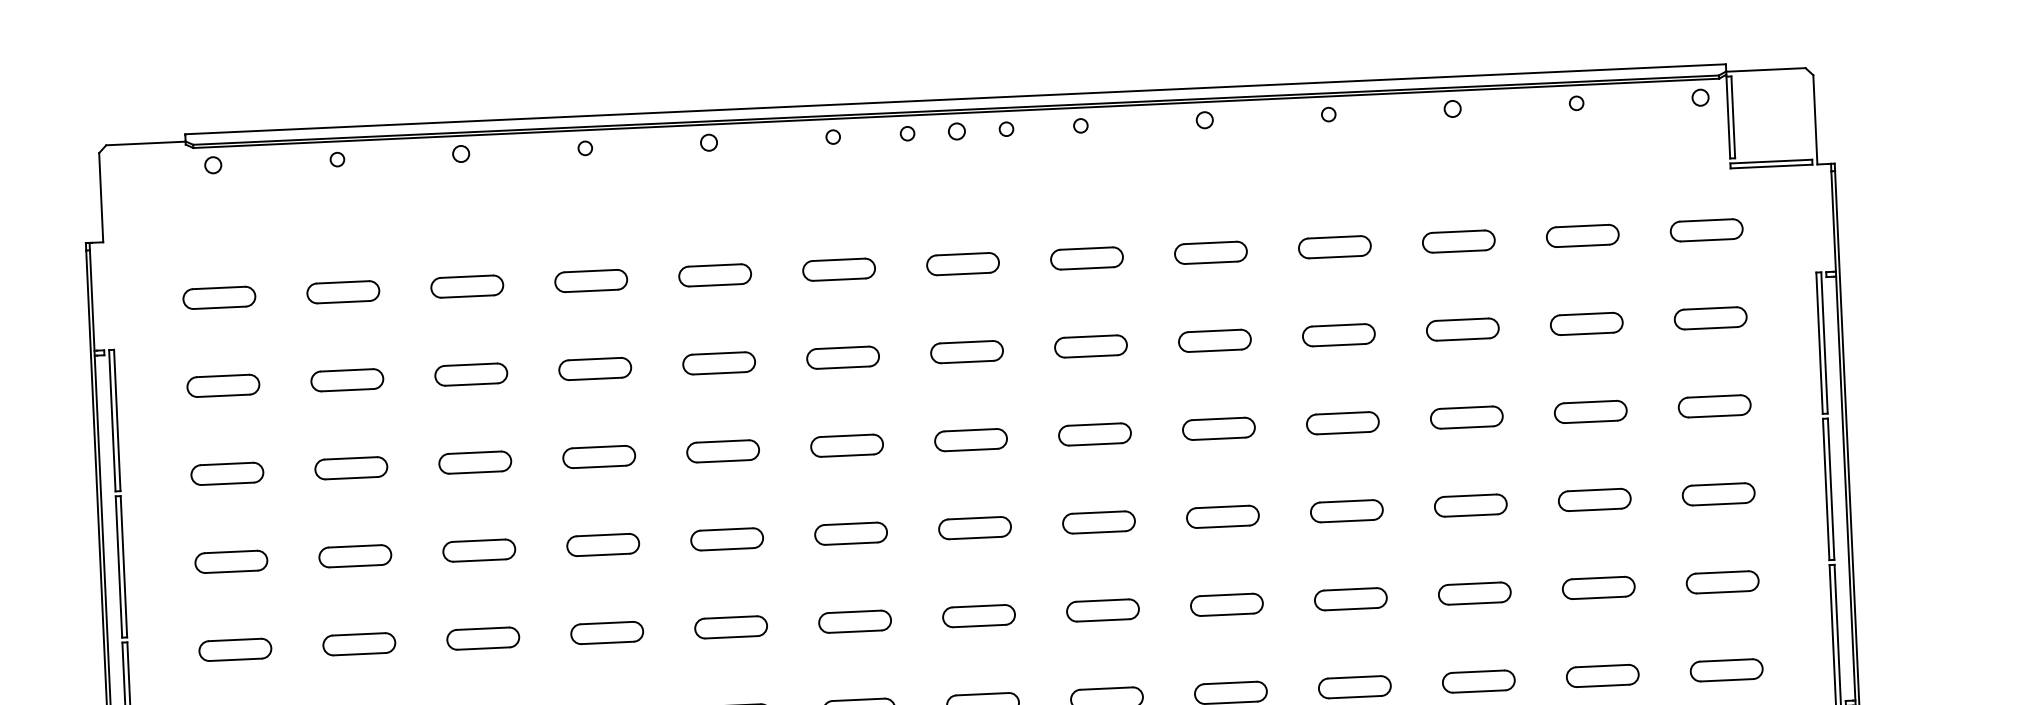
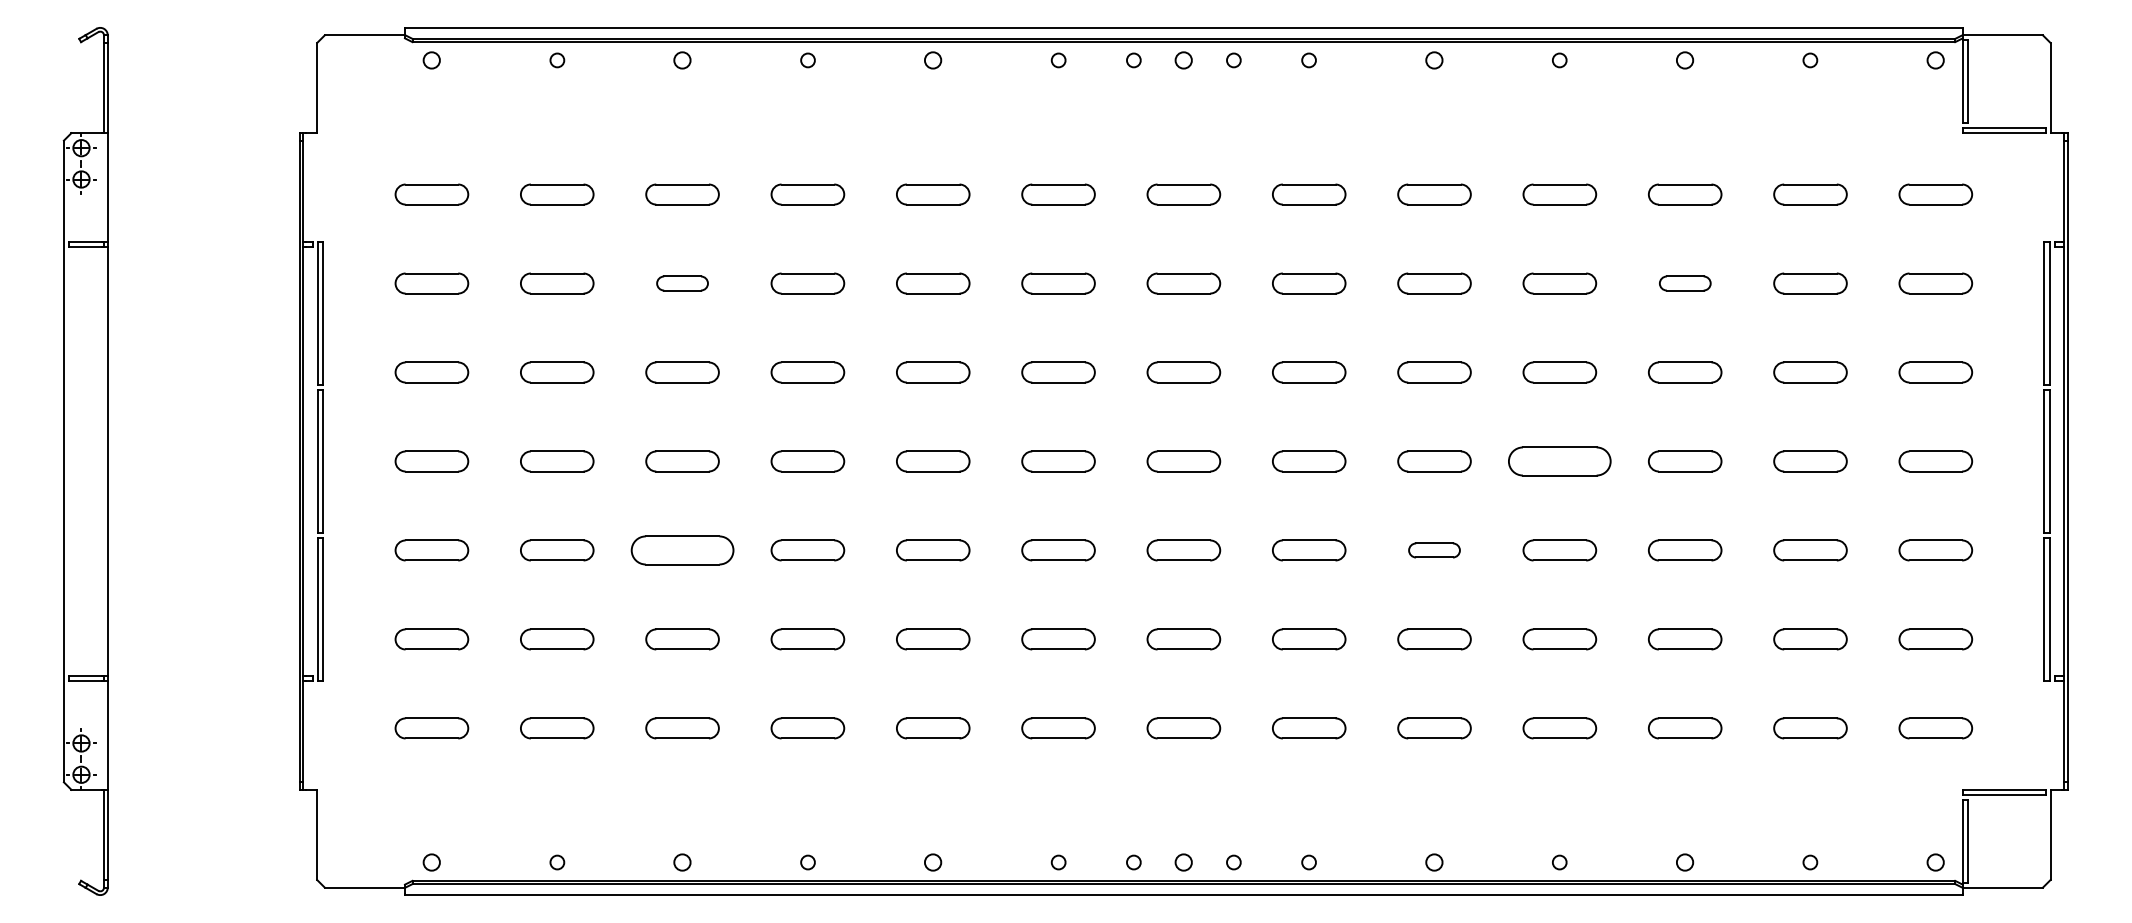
part: (1463, 329) -> (1685, 283), size x0.7
part: (471, 374) -> (682, 283), size x0.7
part: (1346, 511) -> (1559, 461), size x1.4
part: (1226, 604) -> (1434, 550), size x0.7
part: (483, 638) -> (682, 550), size x1.4

